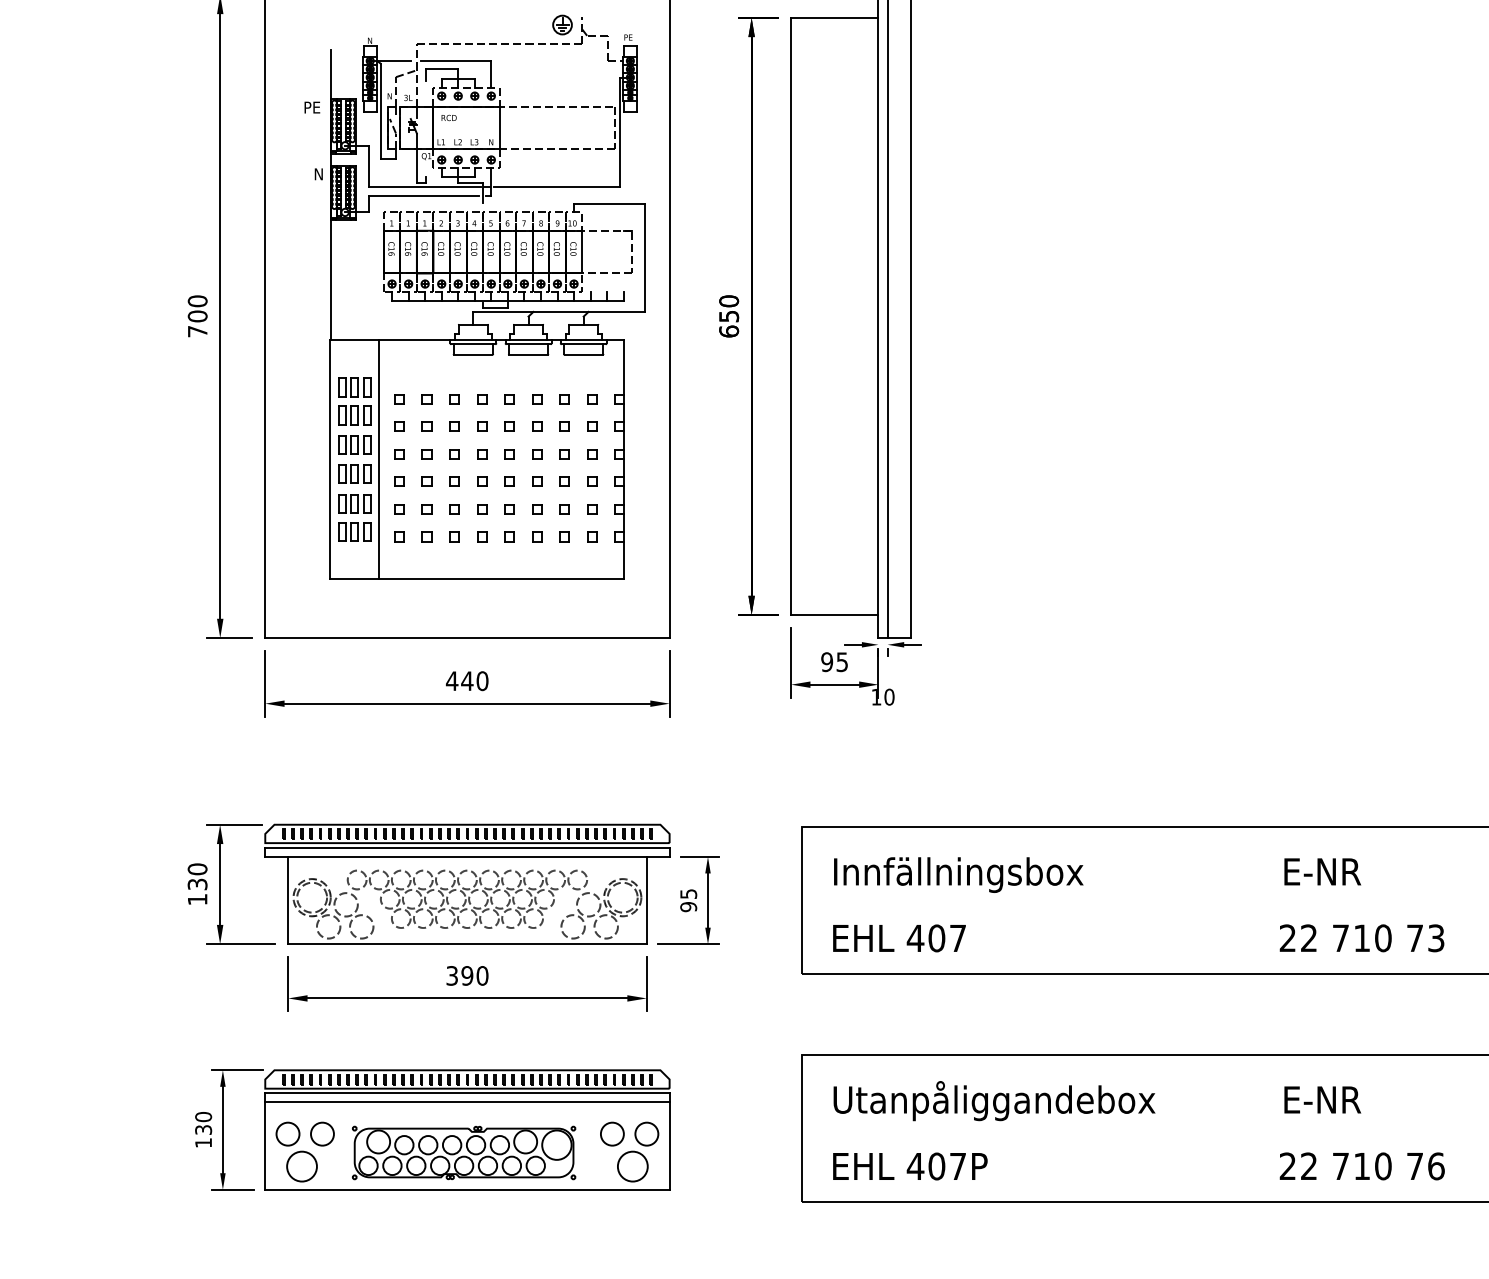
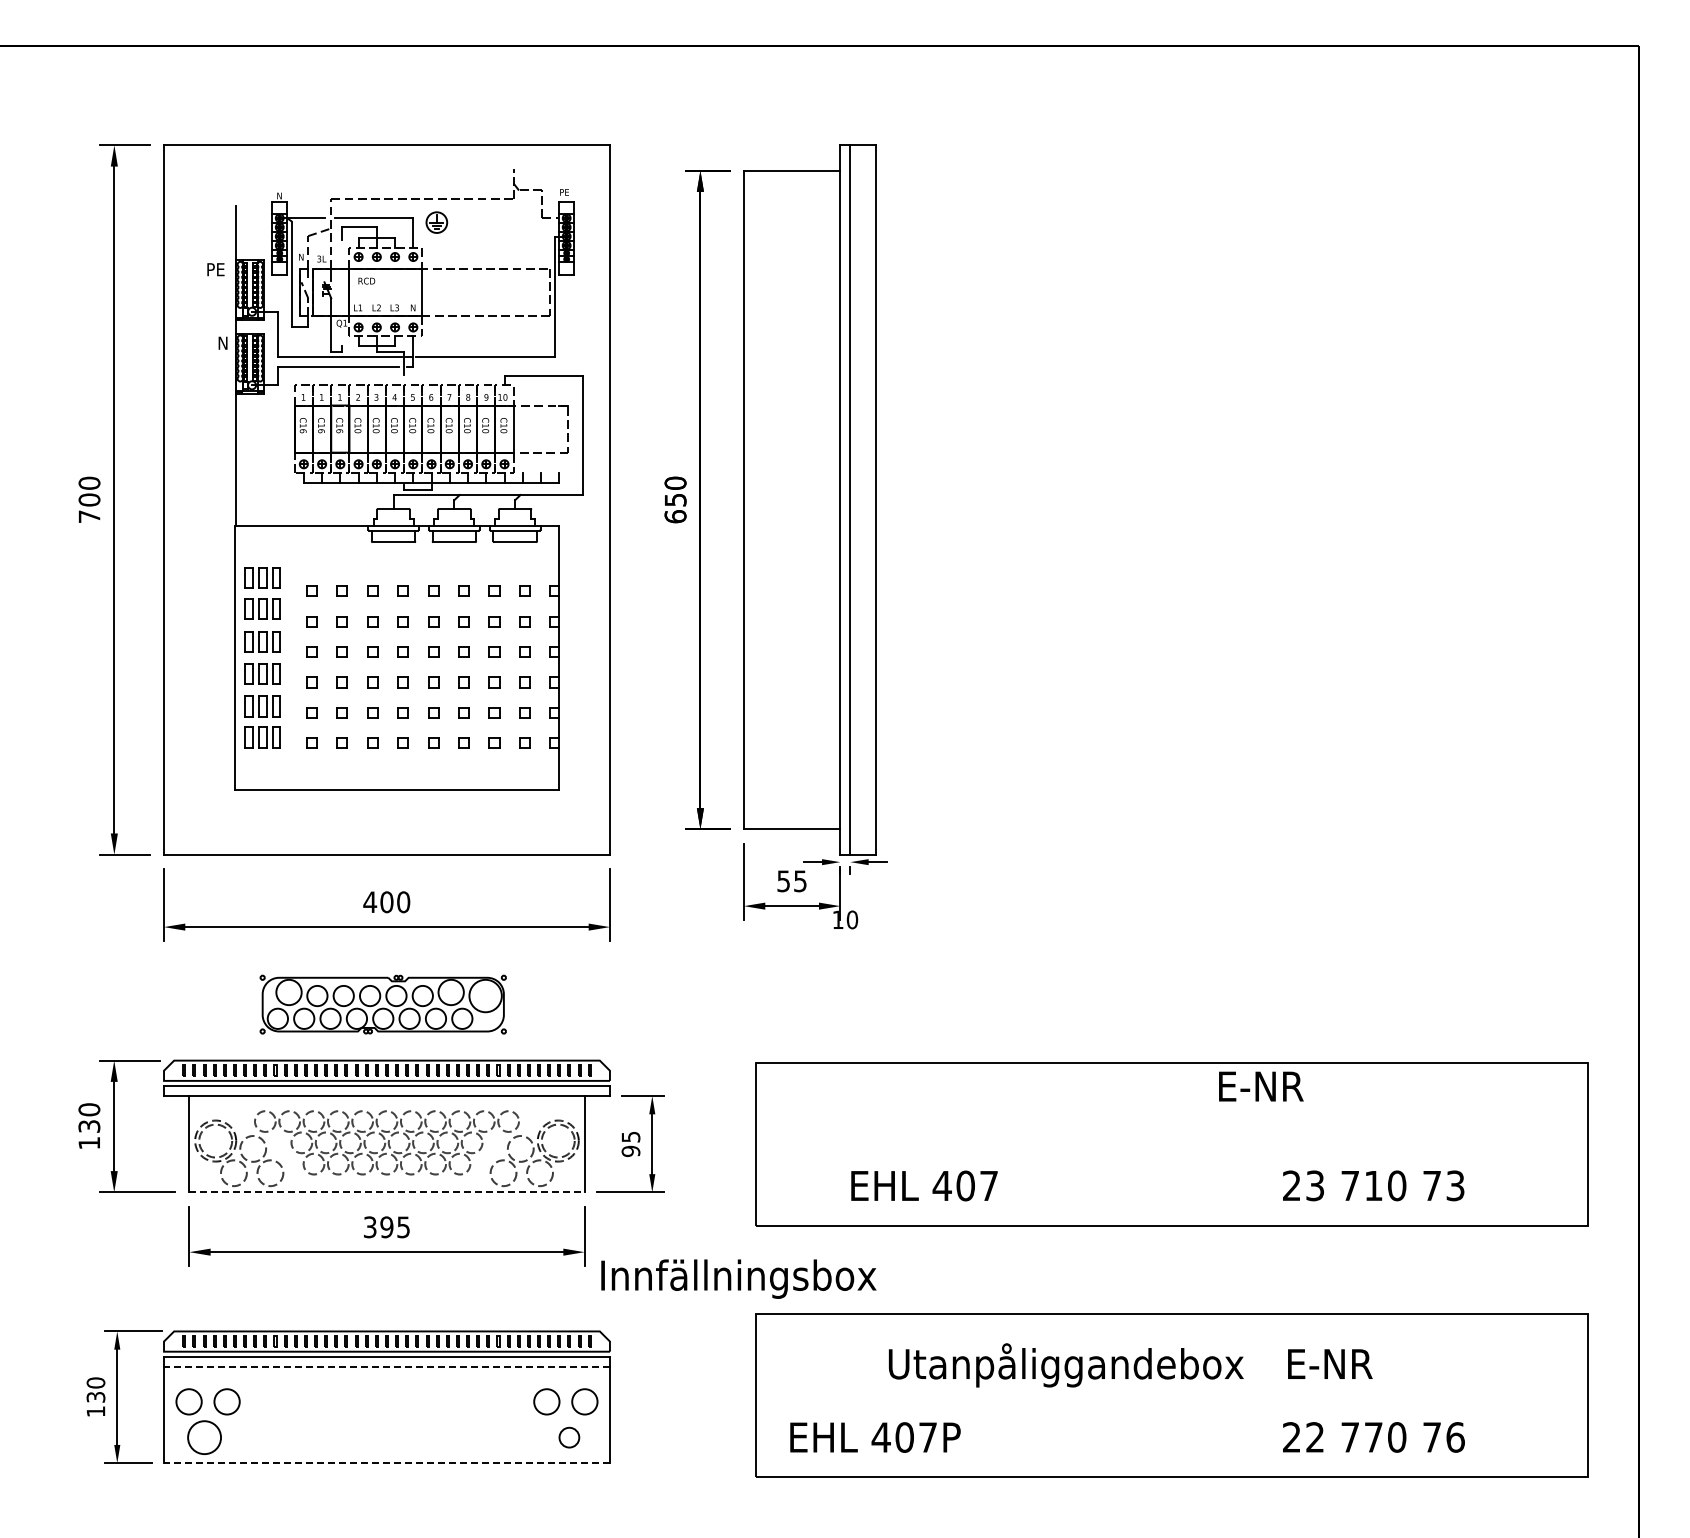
part: (562, 24) -> (436, 222), moved
line: (379, 459) -> (289, 657), removed
text: (826, 661) -> (783, 880), 95 -> 55
text: (467, 681) -> (386, 902), 440 -> 400
text: (1322, 871) -> (1261, 1086), moved
text: (958, 874) -> (738, 1278), moved
text: (899, 937) -> (924, 1185), moved
text: (1308, 937) -> (1314, 1185), 22 -> 23
line: (467, 944) -> (386, 1192), solid -> dashed
text: (482, 976) -> (403, 1227), 390 -> 395
text: (994, 1101) -> (1066, 1365), moved
line: (467, 1102) -> (386, 1366), solid -> dashed
part: (463, 1152) -> (382, 1004), moved
circle: (632, 1166) -> (568, 1437), size x0.6
text: (1361, 1166) -> (1373, 1437), 710 -> 770
line: (467, 1190) -> (386, 1463), solid -> dashed

